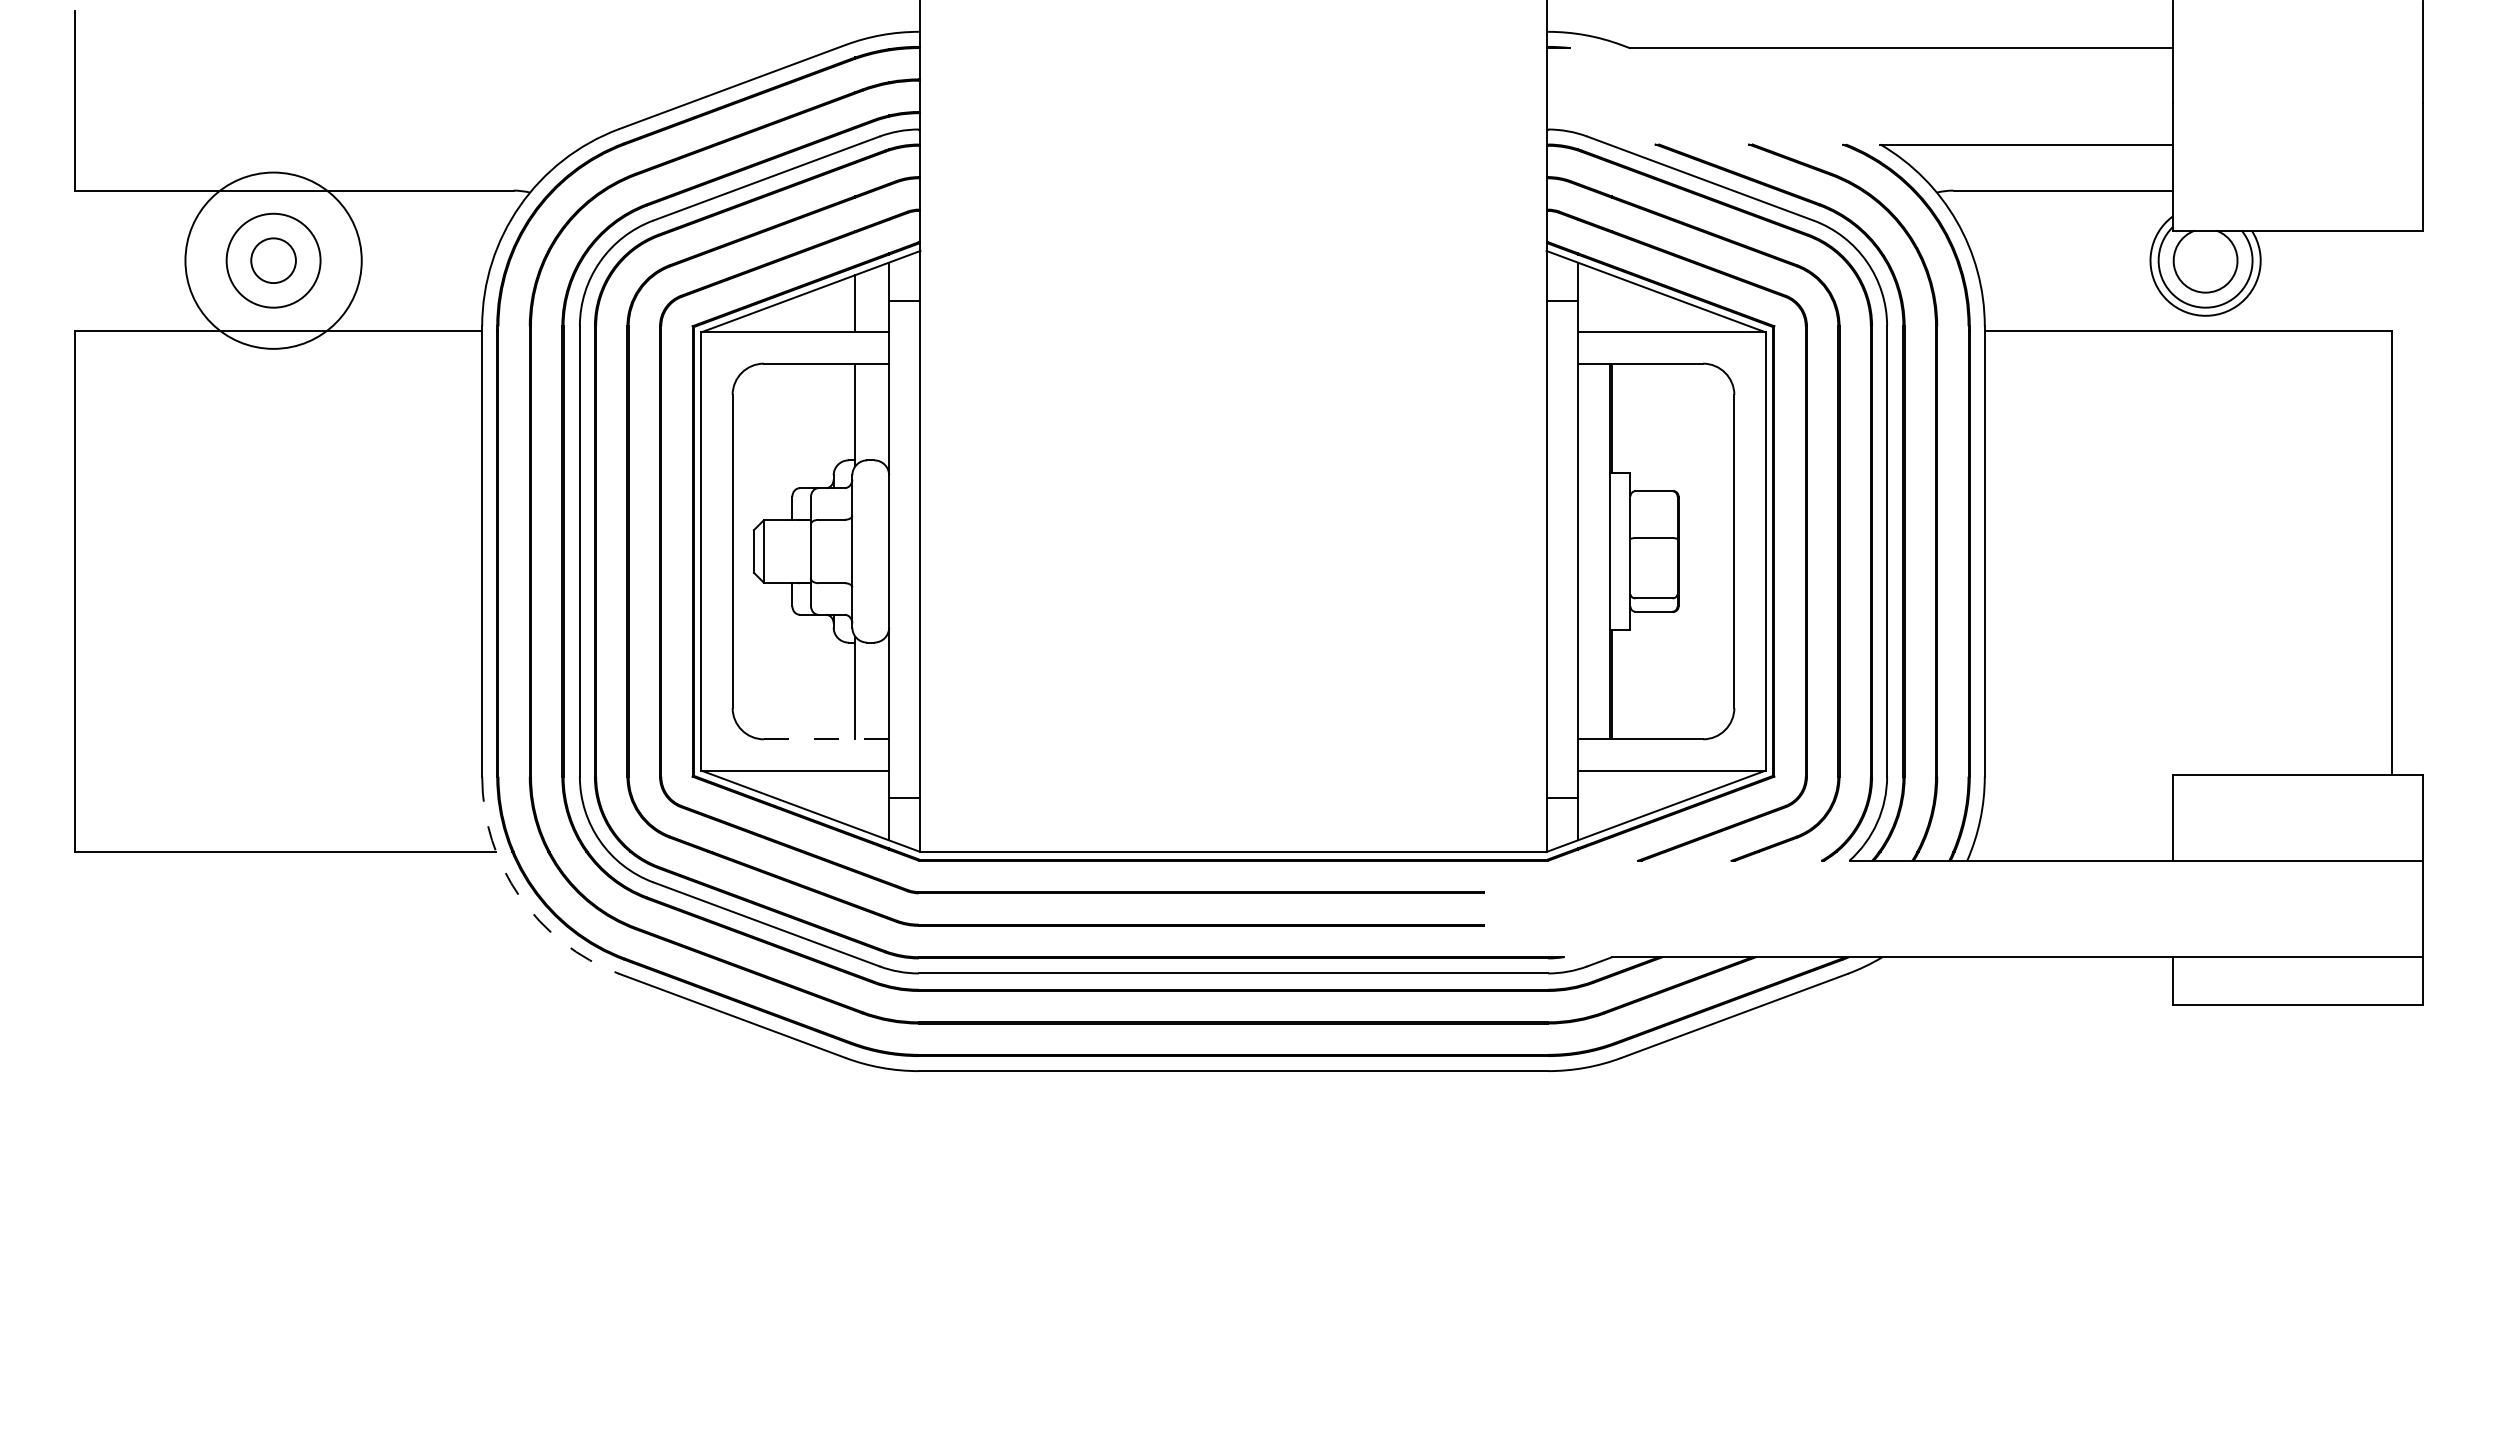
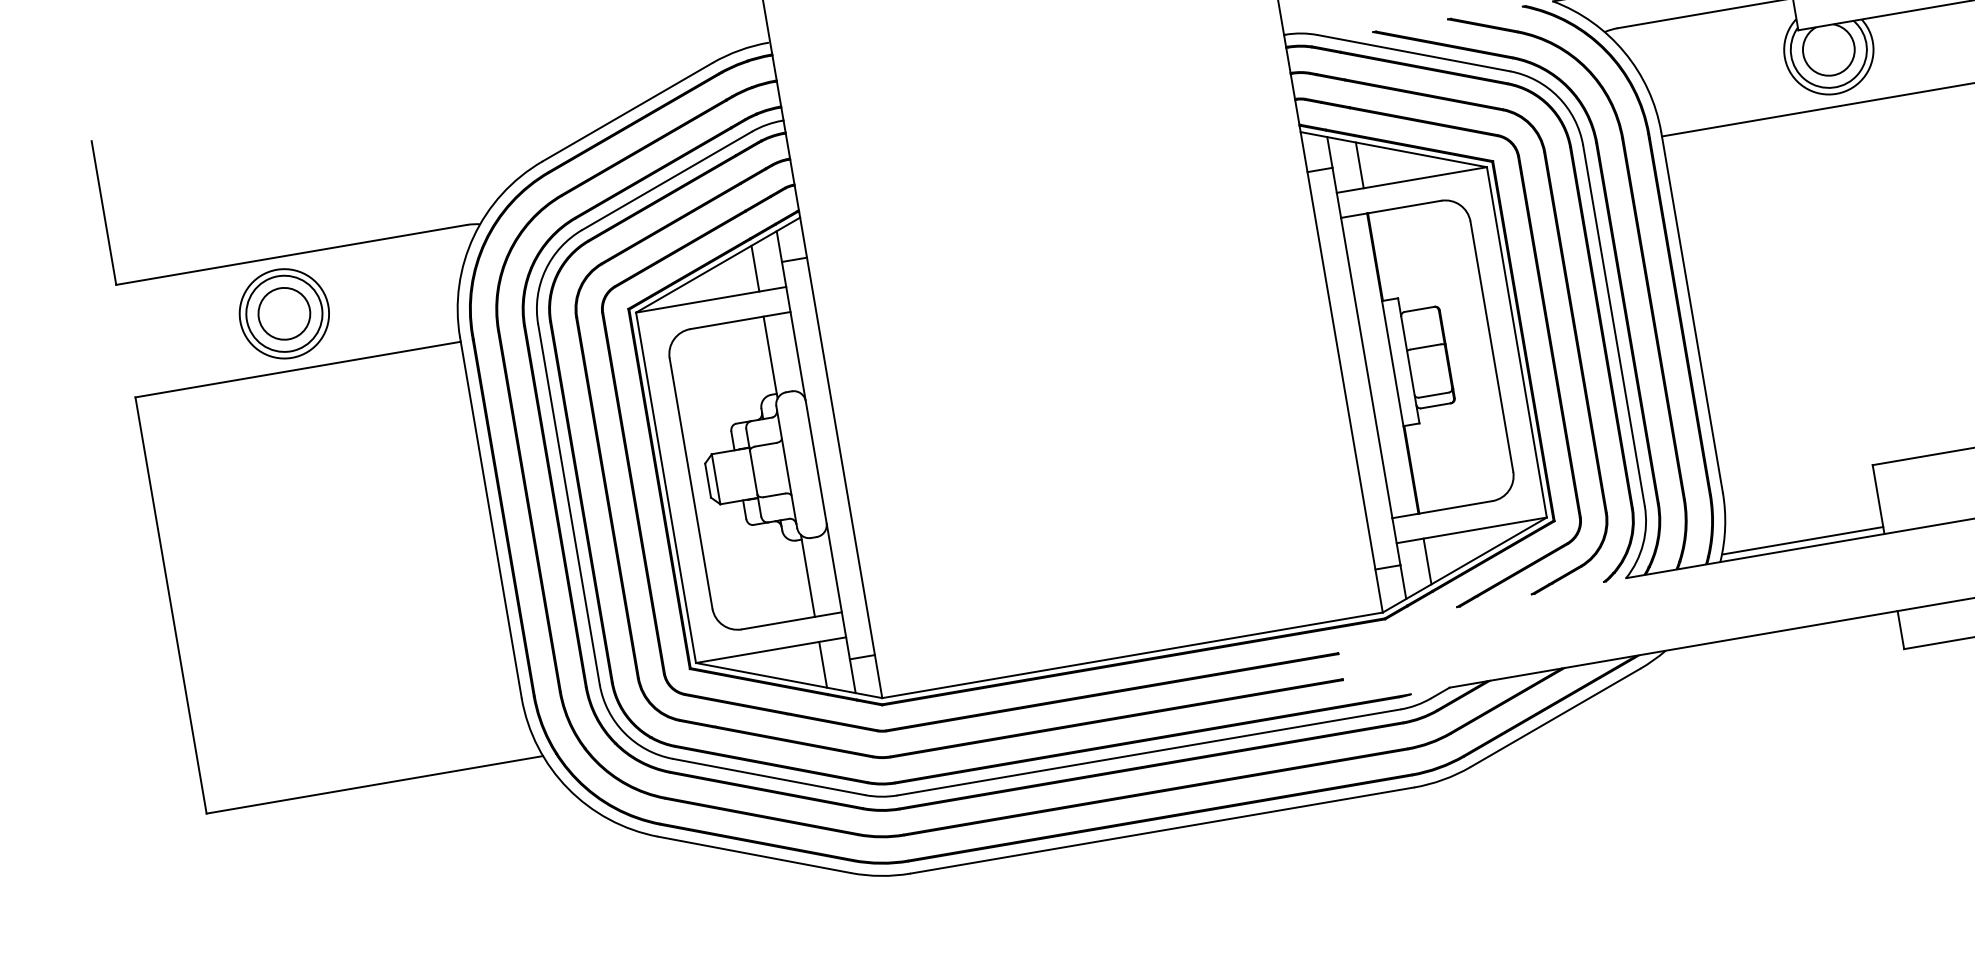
circle: (273, 260) -> (284, 313), size x0.62
circle: (273, 260) -> (284, 313), size x1.43
line: (1611, 303) -> (1359, 165), added
line: (826, 739) -> (791, 621), dashed -> solid
line: (855, 798) -> (823, 664), added
line: (1611, 798) -> (1427, 560), added
line: (2071, 852) -> (1802, 541), added
arc: (519, 896) -> (567, 788), dashed -> solid

